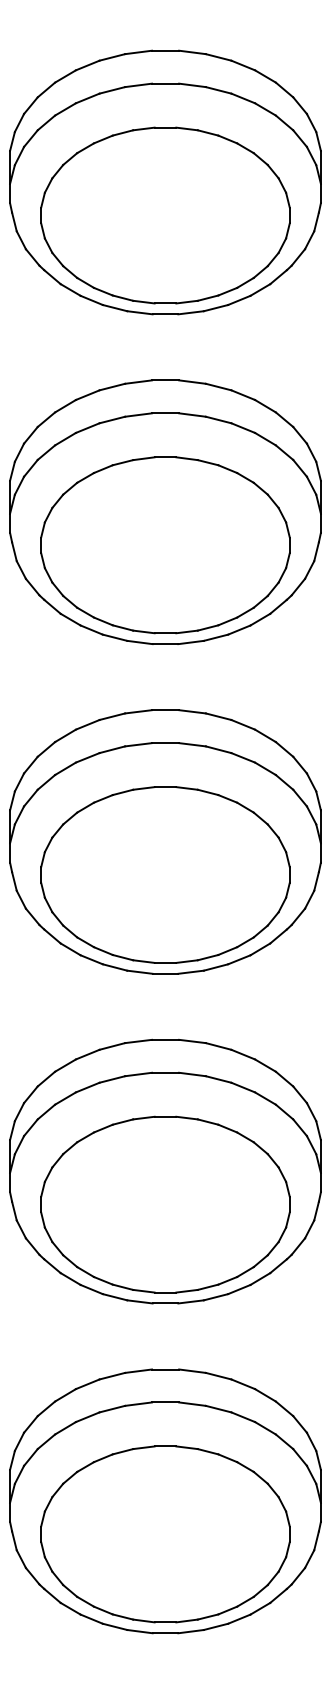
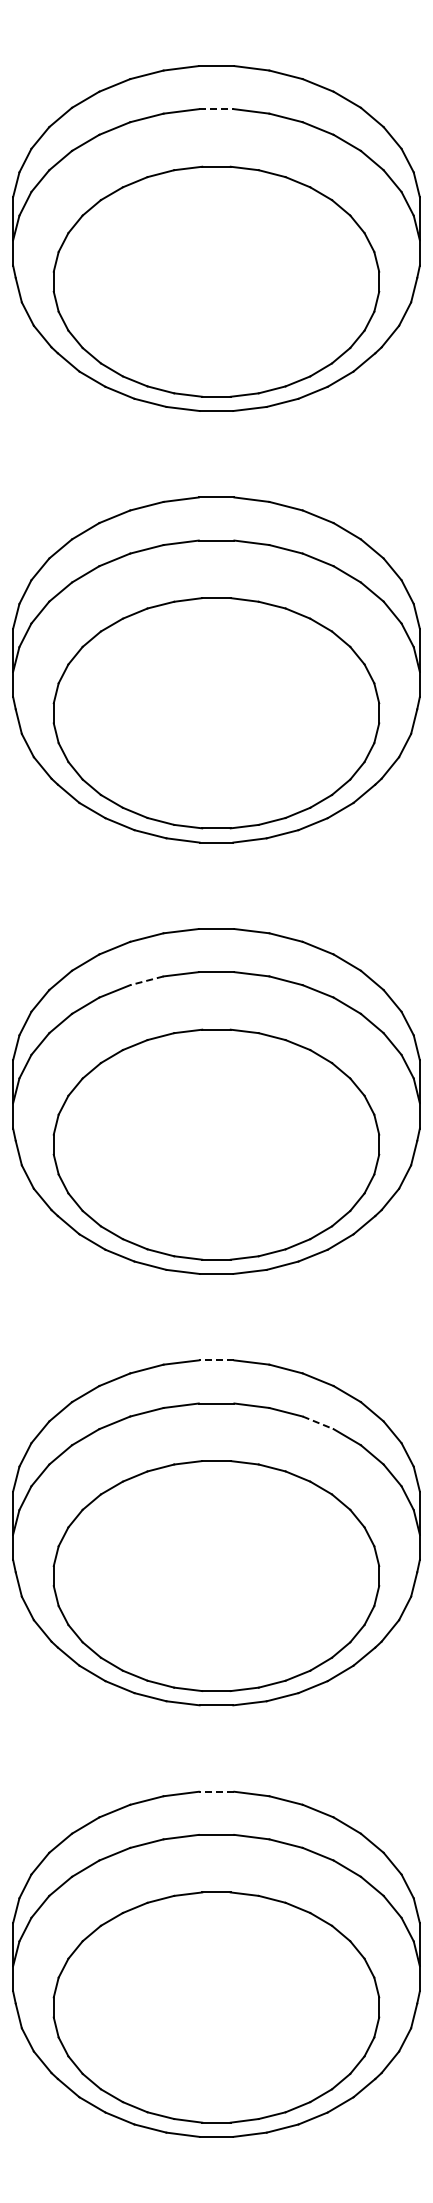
line: (165, 83) -> (216, 109), solid -> dashed
line: (112, 749) -> (146, 980), solid -> dashed
line: (165, 1039) -> (216, 1360), solid -> dashed
line: (243, 1087) -> (318, 1422), solid -> dashed
line: (165, 1369) -> (216, 1791), solid -> dashed

